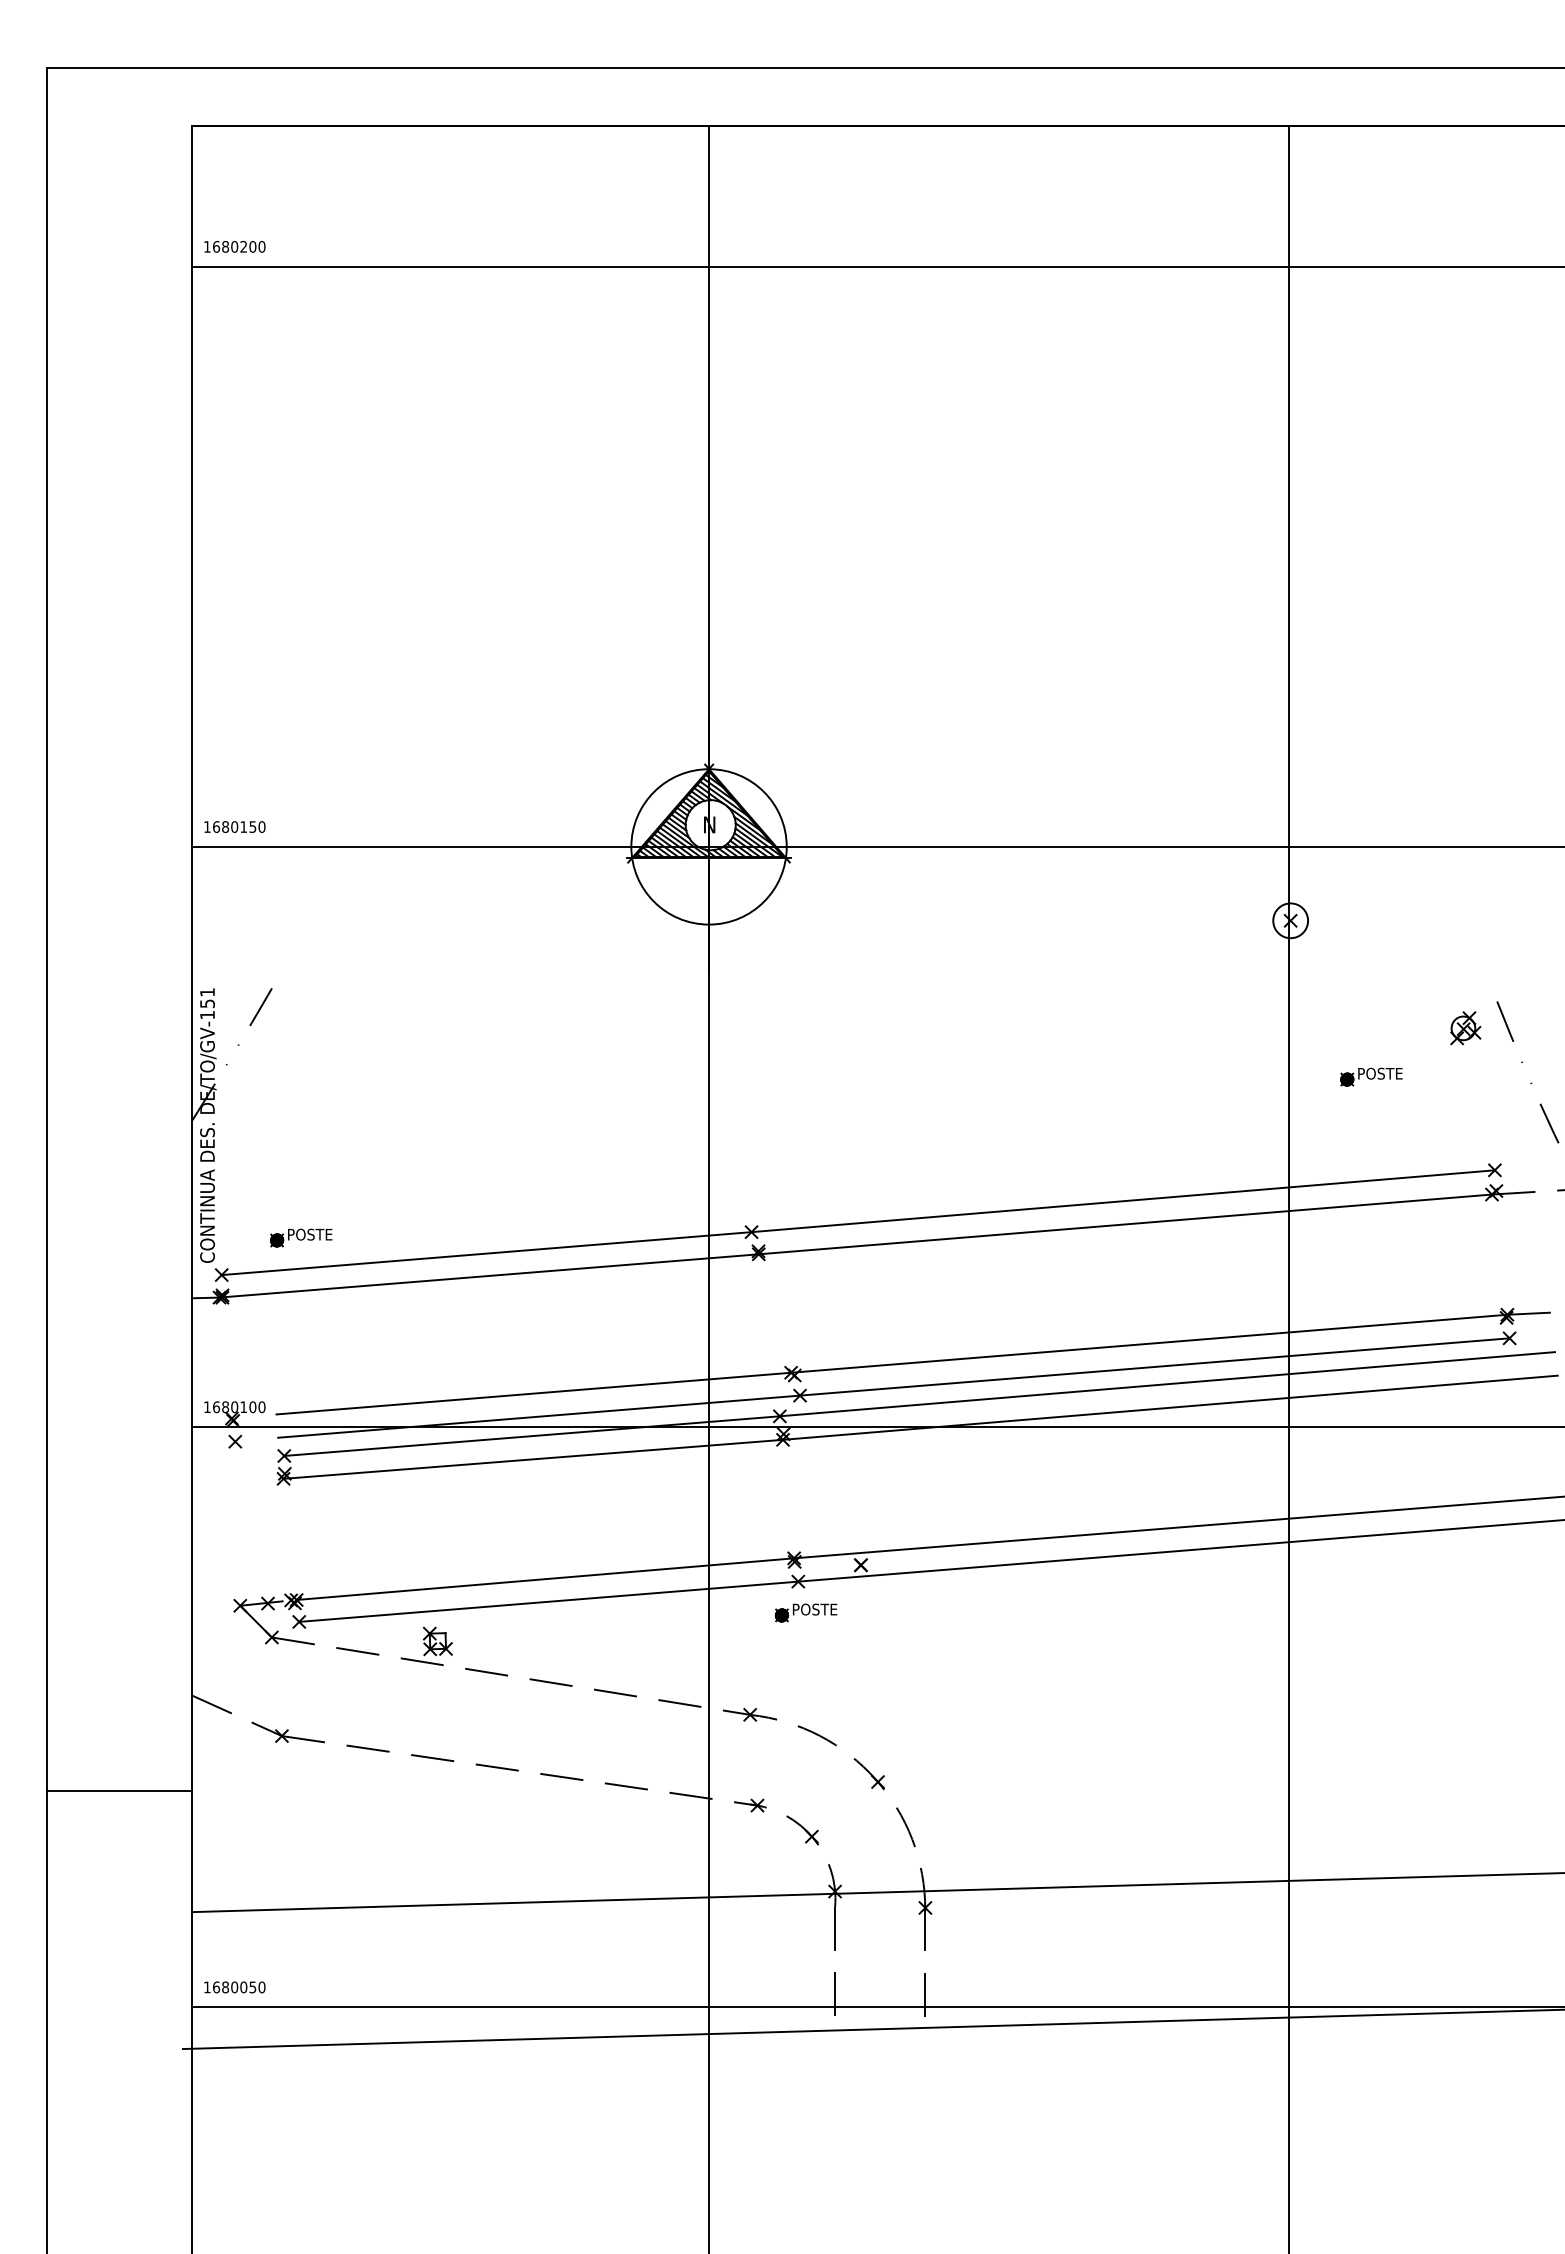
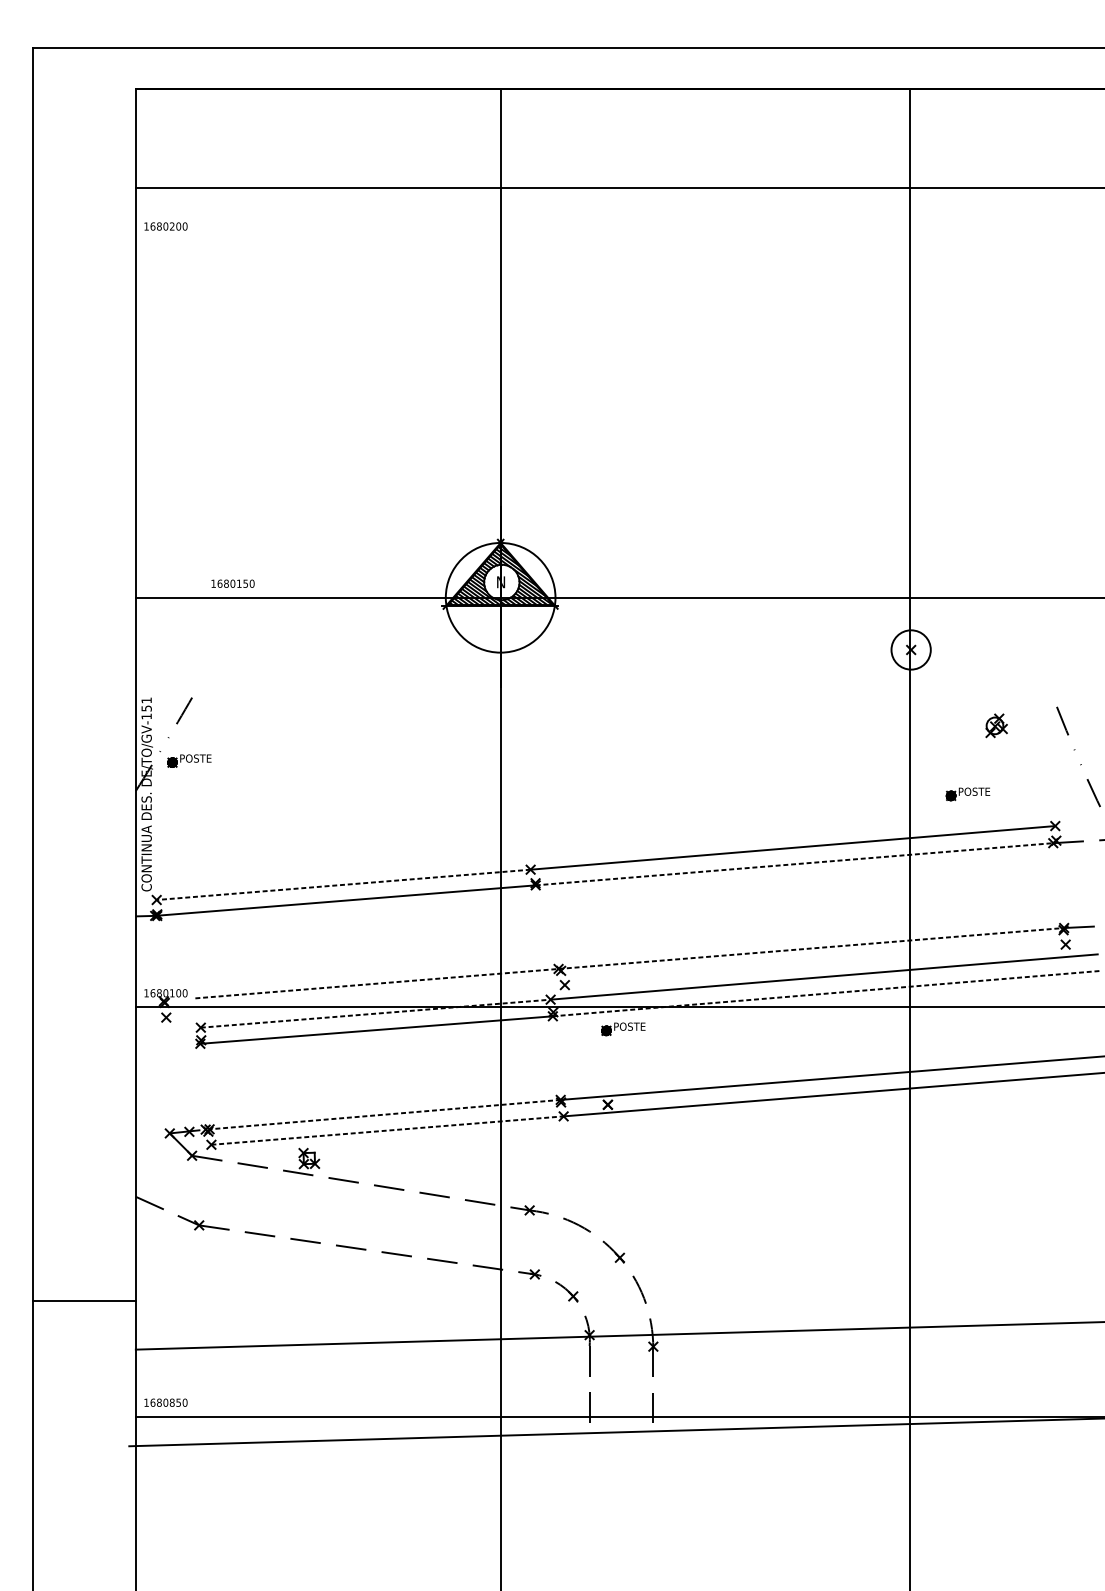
text: (234, 246) -> (165, 226), moved
text: (234, 826) -> (232, 583), moved
circle: (1290, 920) -> (911, 649), size x1.6
part: (1465, 1028) -> (996, 725), moved
part: (1371, 1076) -> (968, 793), moved
line: (1125, 1224) -> (794, 864), solid -> dashed
part: (301, 1237) -> (189, 760), moved
line: (486, 1253) -> (343, 884), solid -> dashed
line: (892, 1364) -> (630, 963), solid -> dashed
line: (893, 1387) -> (630, 979), removed
line: (1170, 1407) -> (826, 993), solid -> dashed
line: (532, 1436) -> (376, 1013), solid -> dashed
line: (545, 1579) -> (385, 1114), solid -> dashed
line: (549, 1601) -> (388, 1130), solid -> dashed
part: (805, 1612) -> (623, 1028), moved
line: (119, 1790) -> (84, 1300), moved
text: (243, 1987) -> (172, 1402), 1680050 -> 1680850

